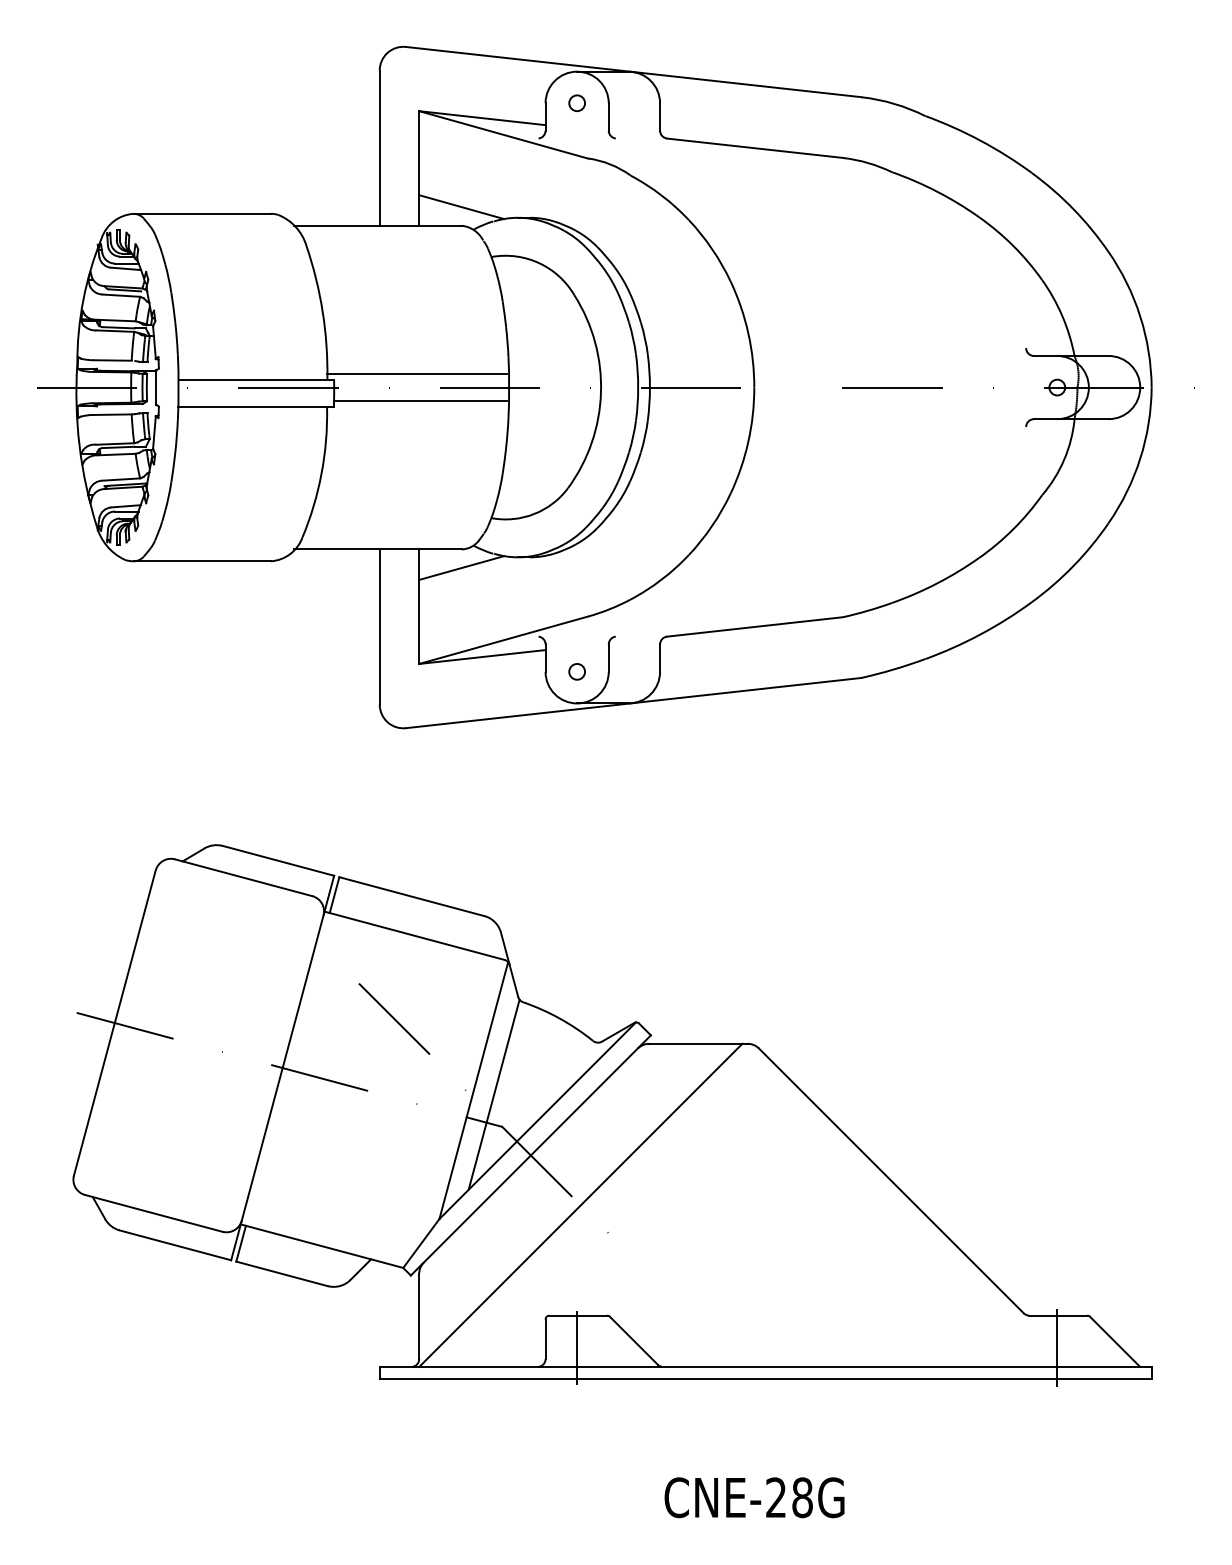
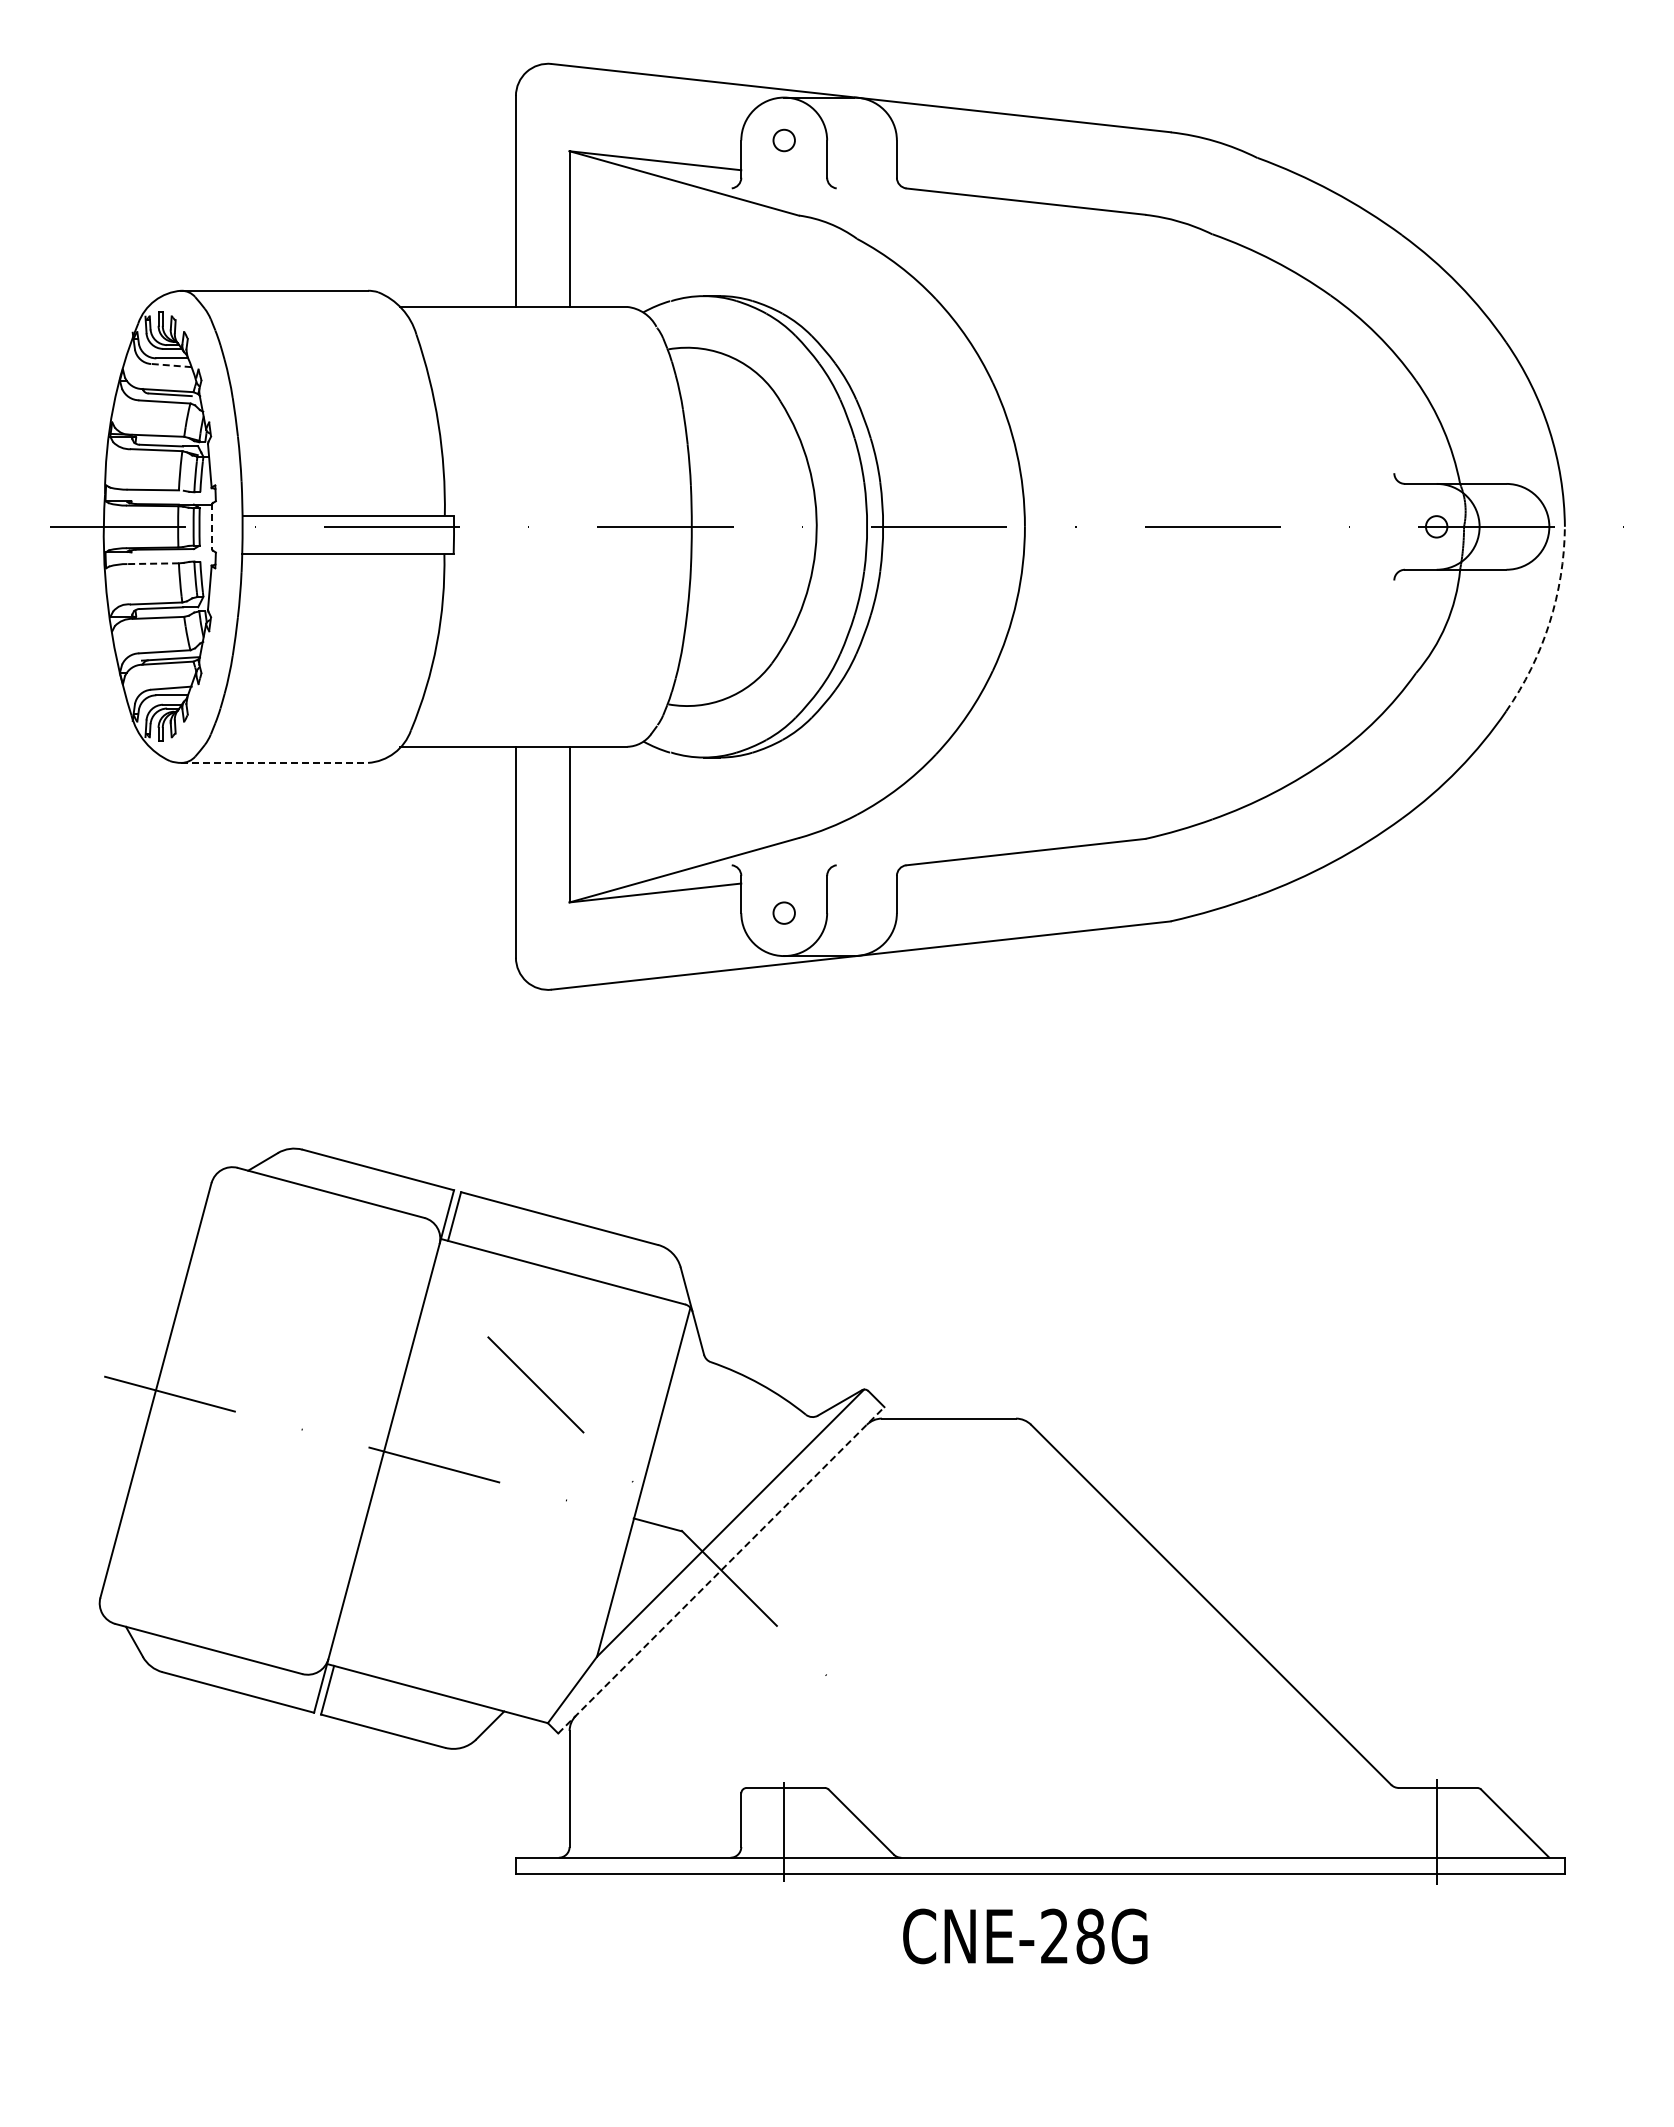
line: (461, 207) -> (626, 281), removed
line: (125, 268) -> (170, 365), solid -> dashed
line: (416, 374) -> (566, 508), removed
line: (156, 387) -> (212, 526), solid -> dashed
line: (419, 401) -> (570, 545), removed
line: (113, 414) -> (153, 563), solid -> dashed
arc: (1140, 458) -> (1549, 623), solid -> dashed
line: (202, 560) -> (275, 762), solid -> dashed
line: (461, 567) -> (626, 771), removed
line: (494, 1094) -> (671, 1487), removed
line: (531, 1155) -> (721, 1570), solid -> dashed
line: (580, 1204) -> (788, 1637), removed
text: (754, 1497) -> (1025, 1936), moved

